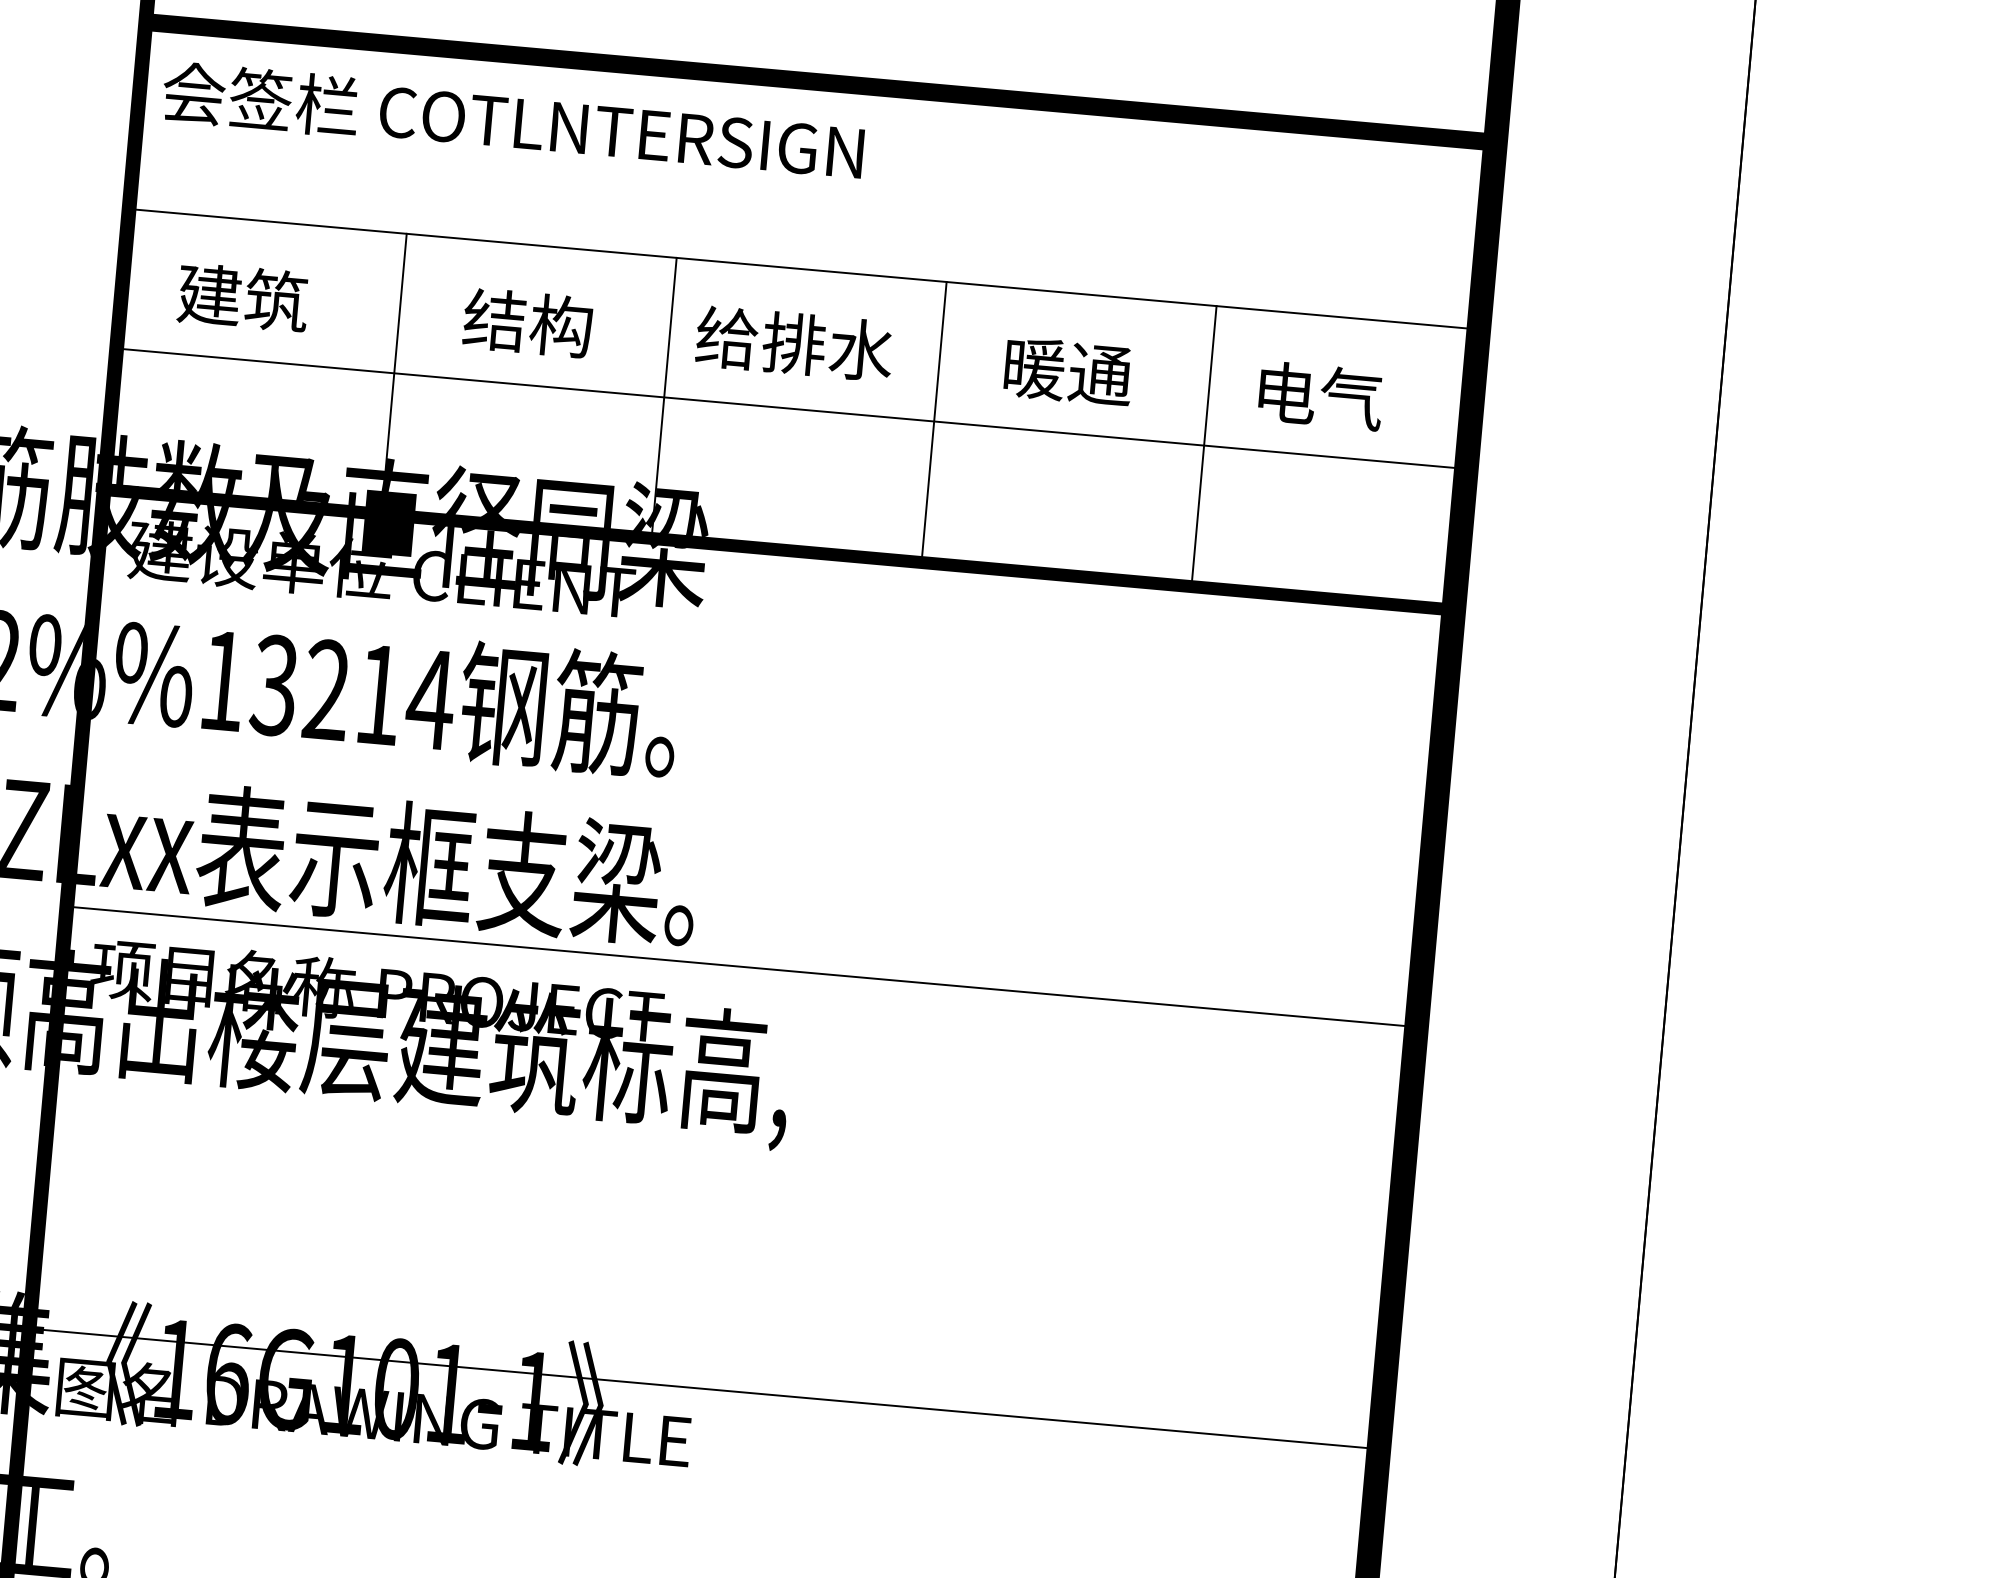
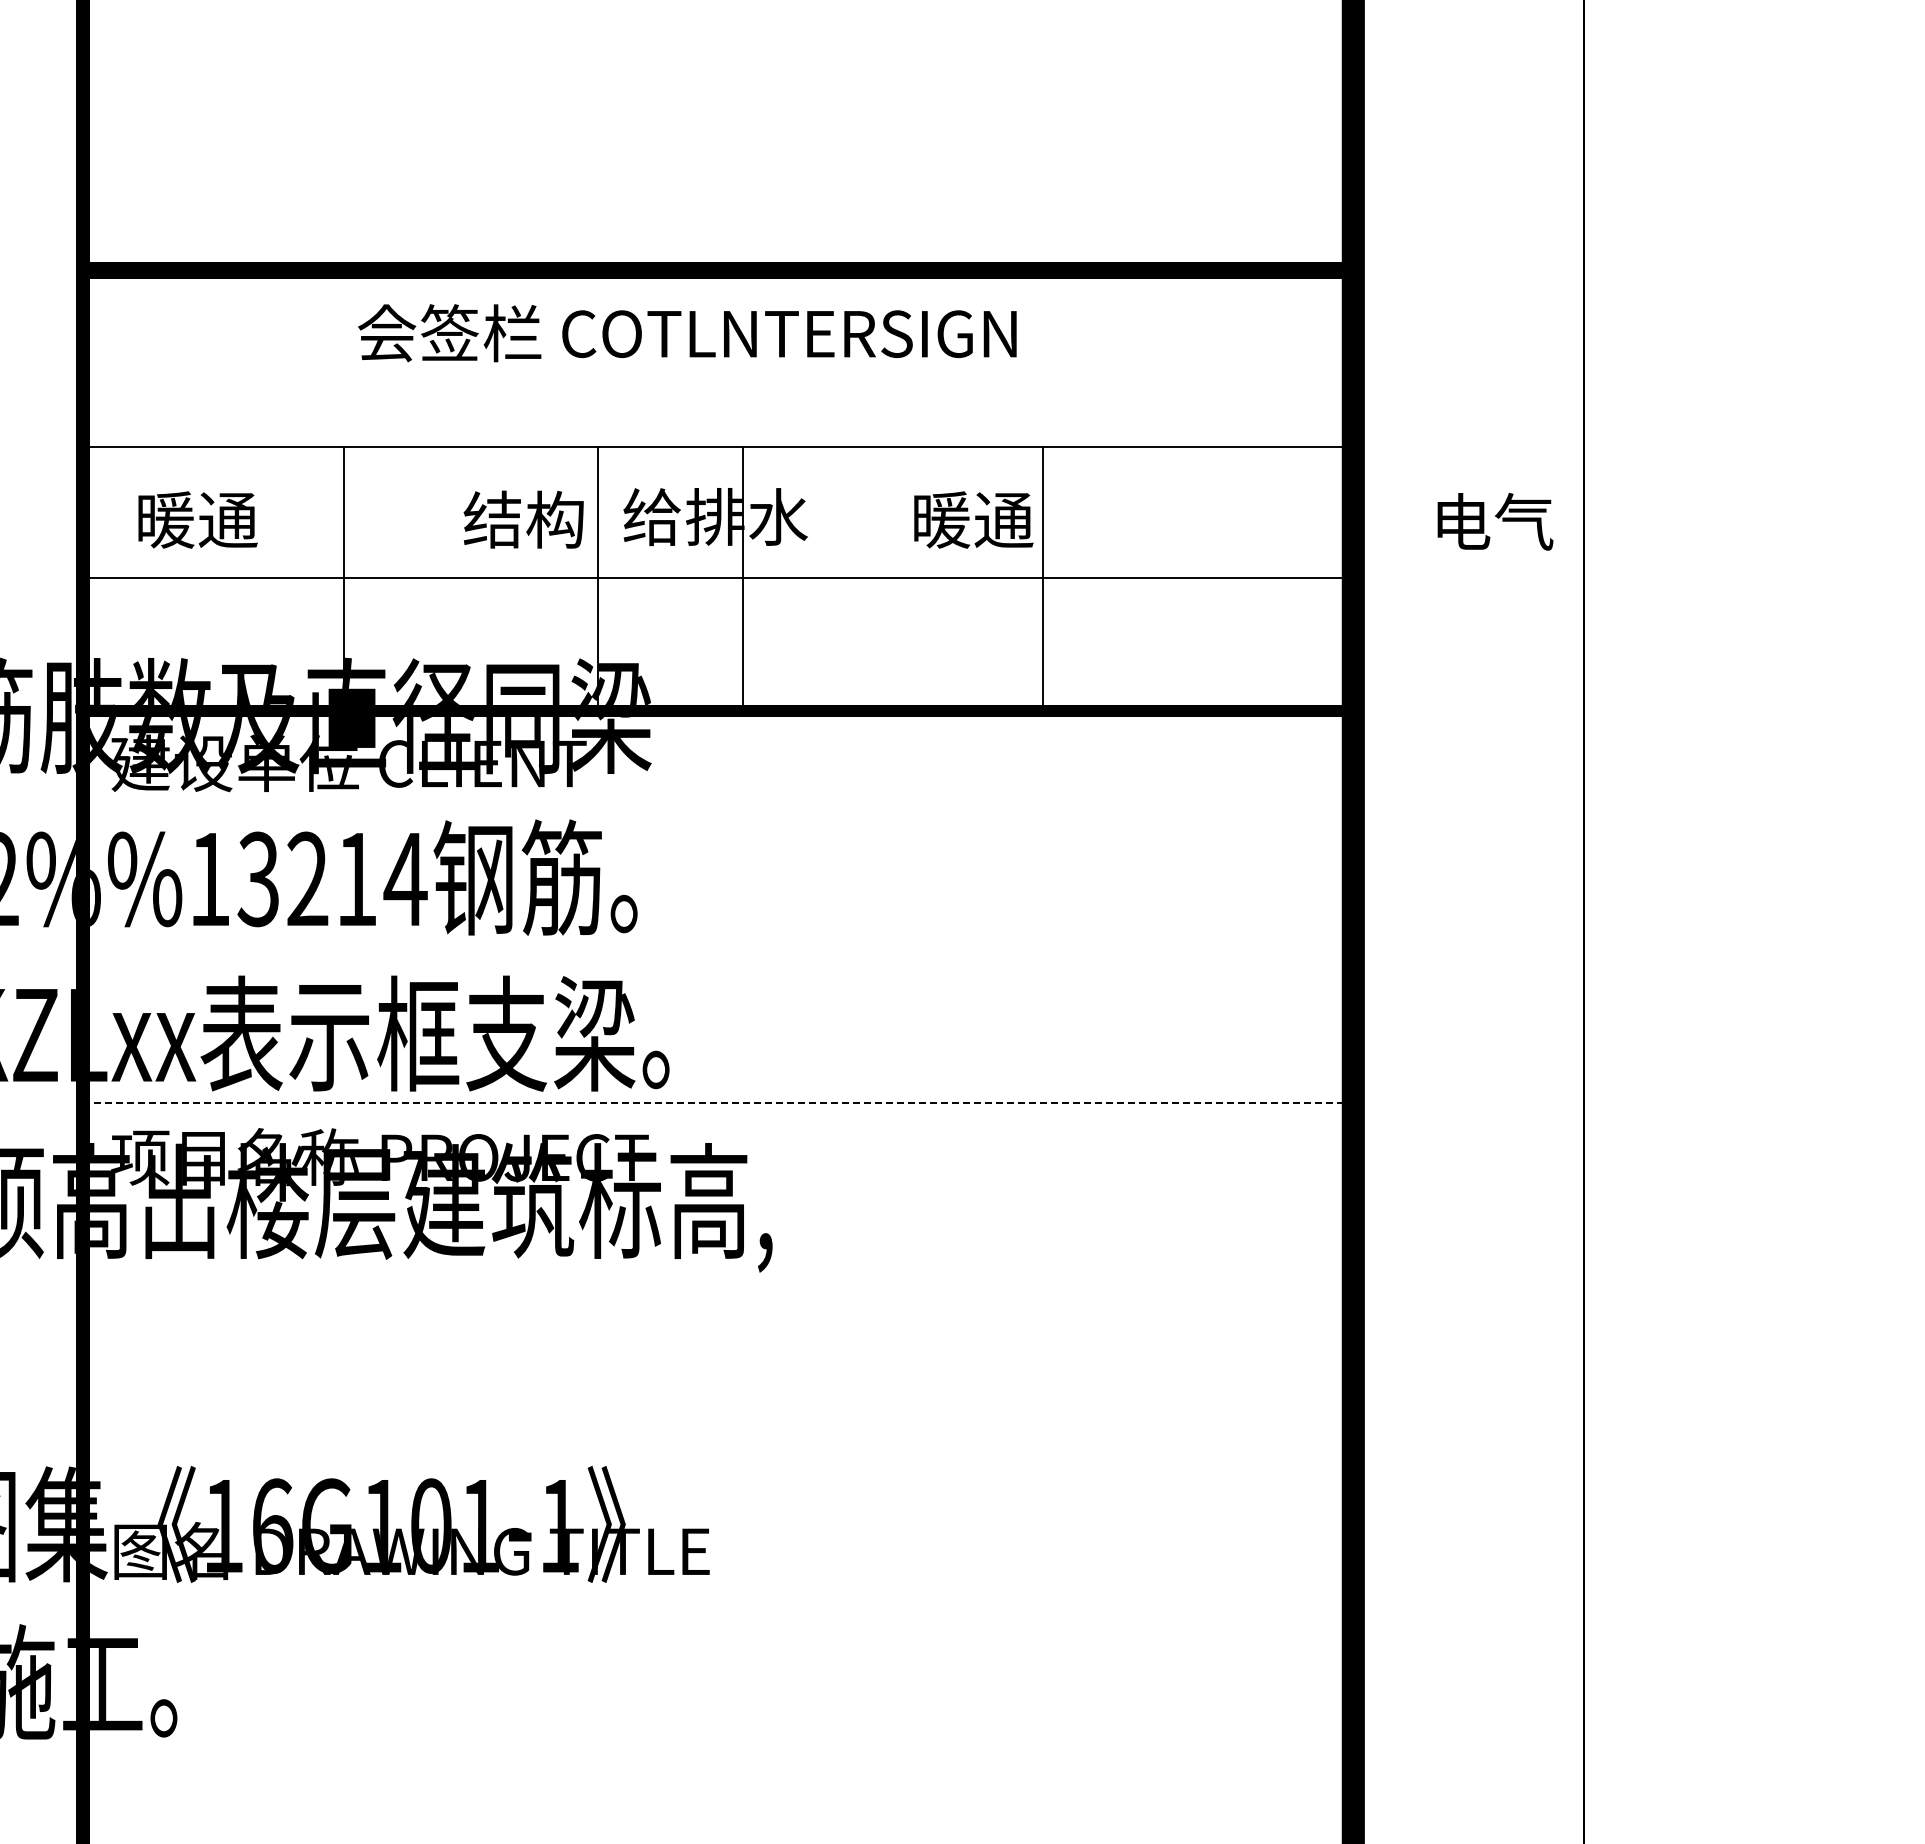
text: (513, 122) -> (687, 333), moved
text: (242, 297) -> (196, 519), 建筑 -> 暖通
text: (527, 322) -> (523, 519), moved
text: (1321, 395) -> (1495, 521), moved
line: (934, 421) -> (743, 577), moved
line: (1204, 445) -> (1042, 577), moved
line: (742, 967) -> (718, 1103), solid -> dashed
line: (703, 1389) -> (717, 1500), removed

